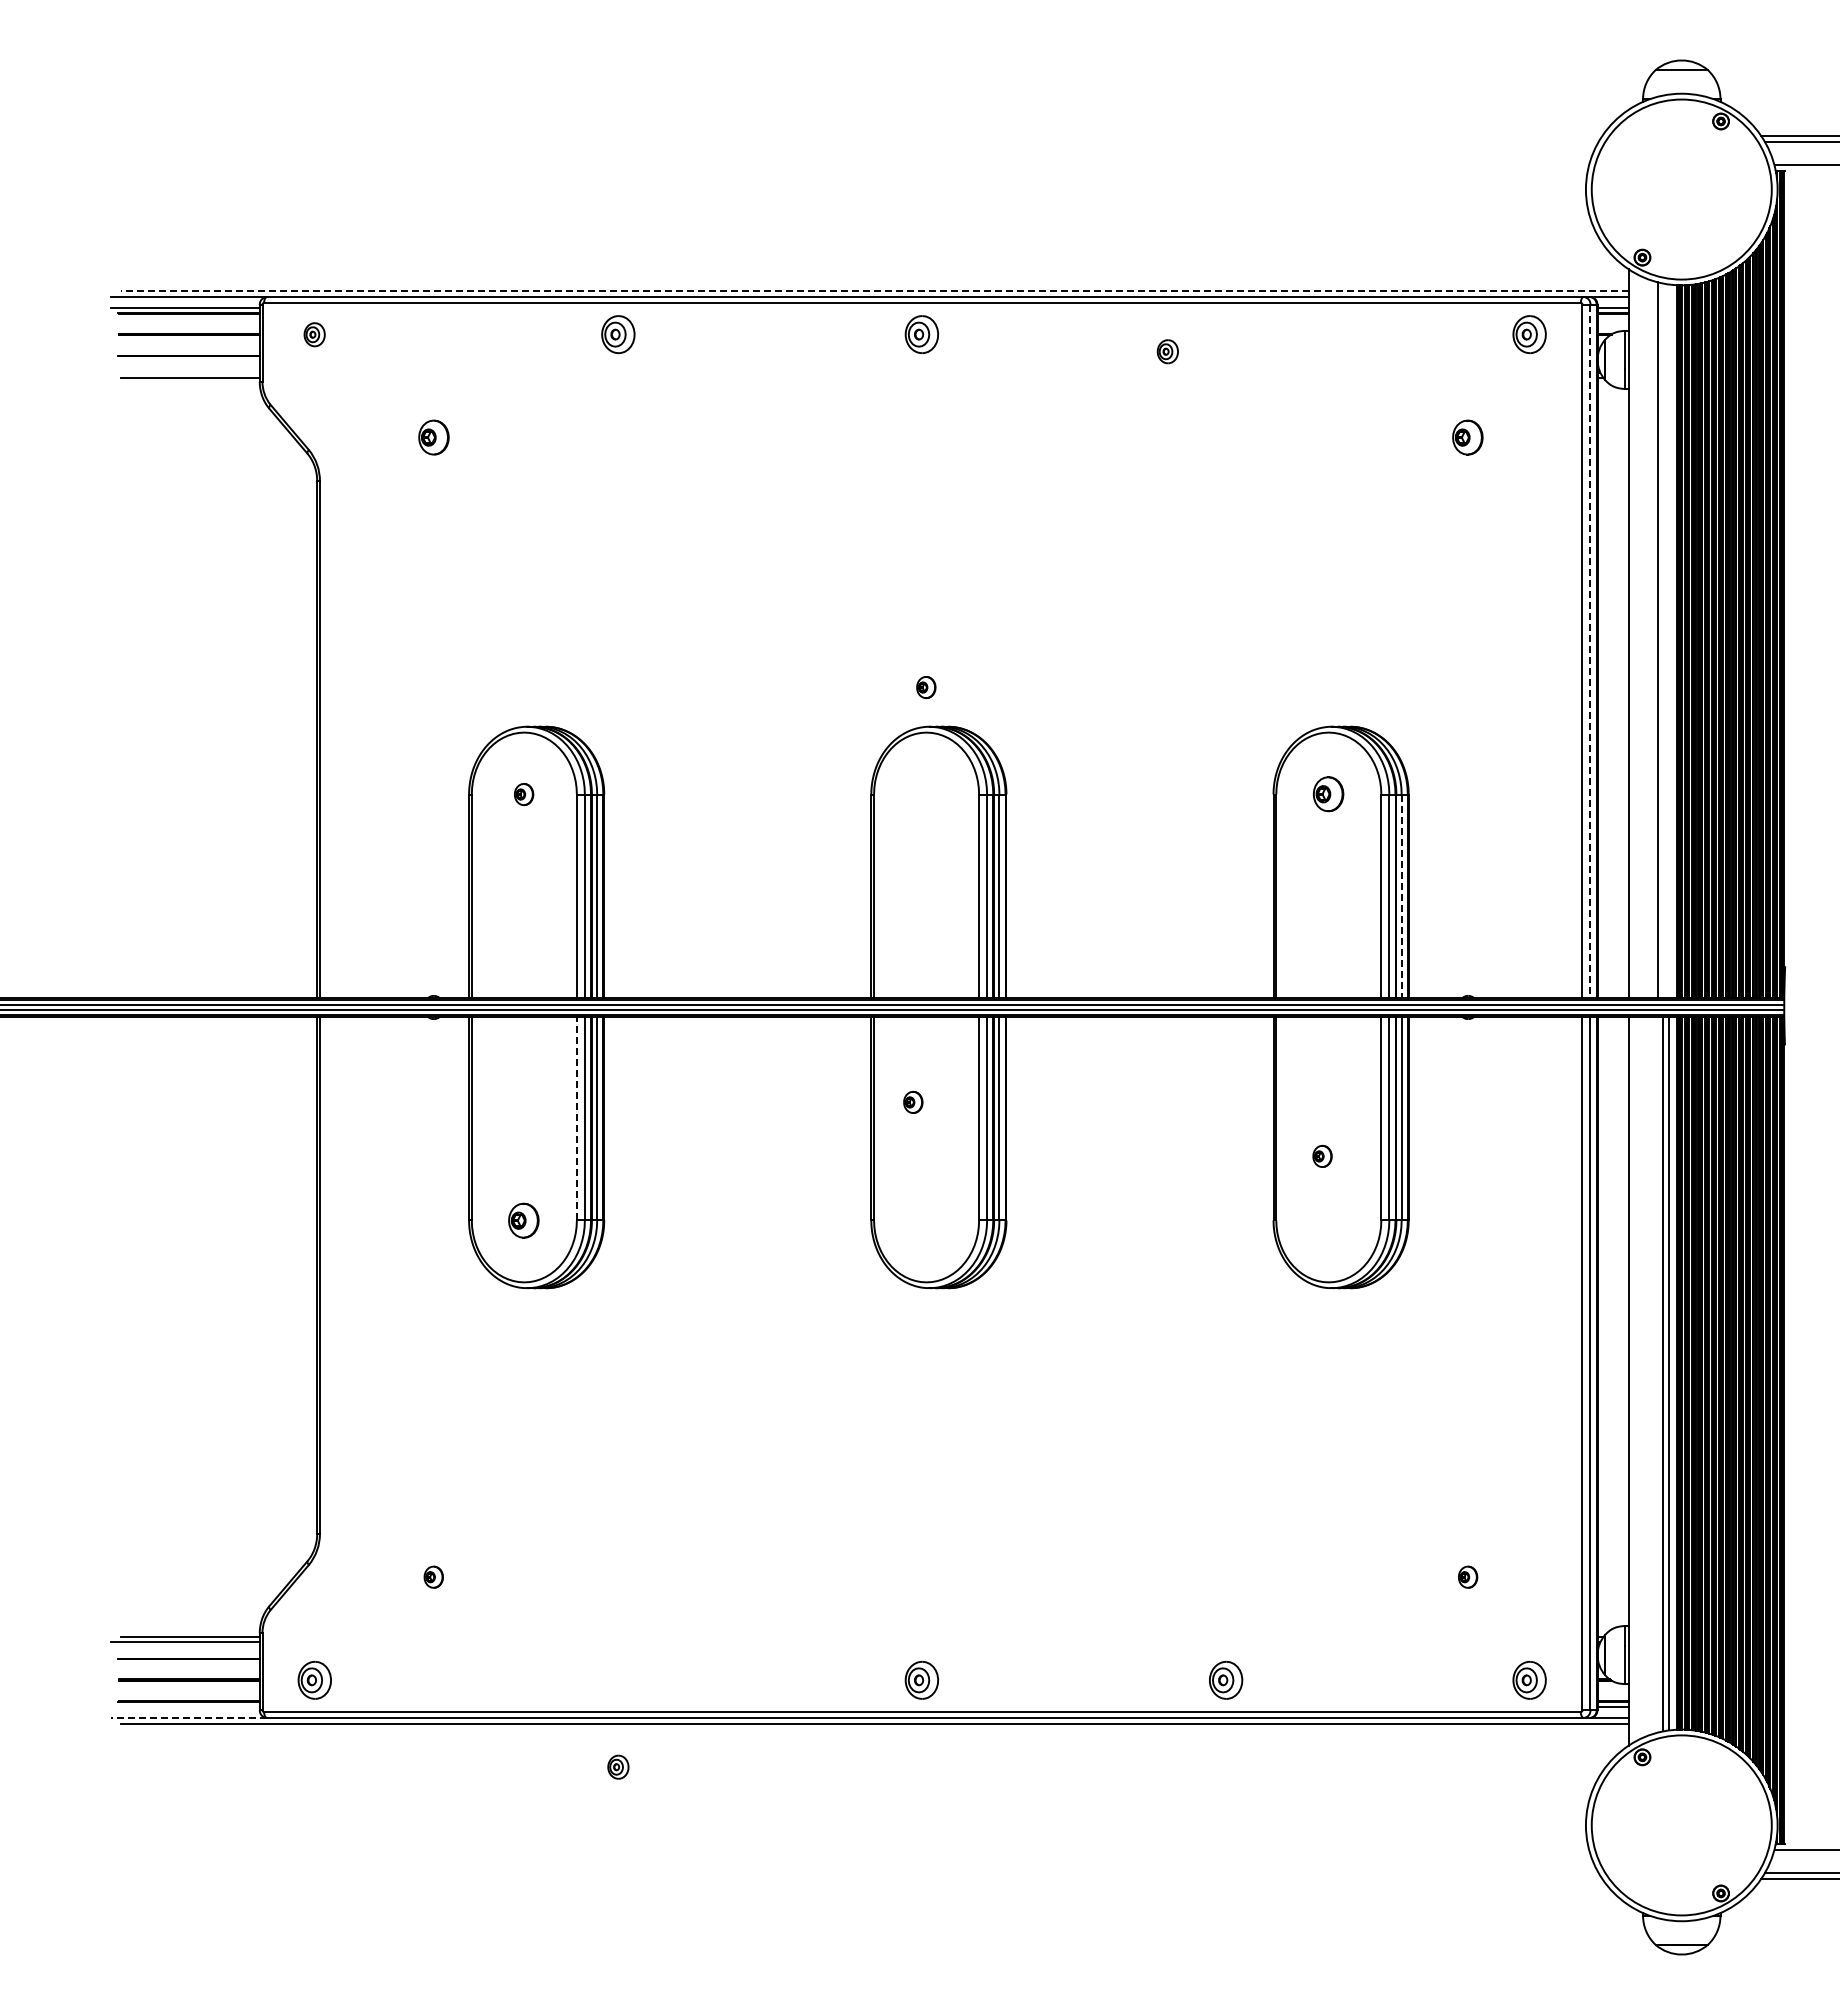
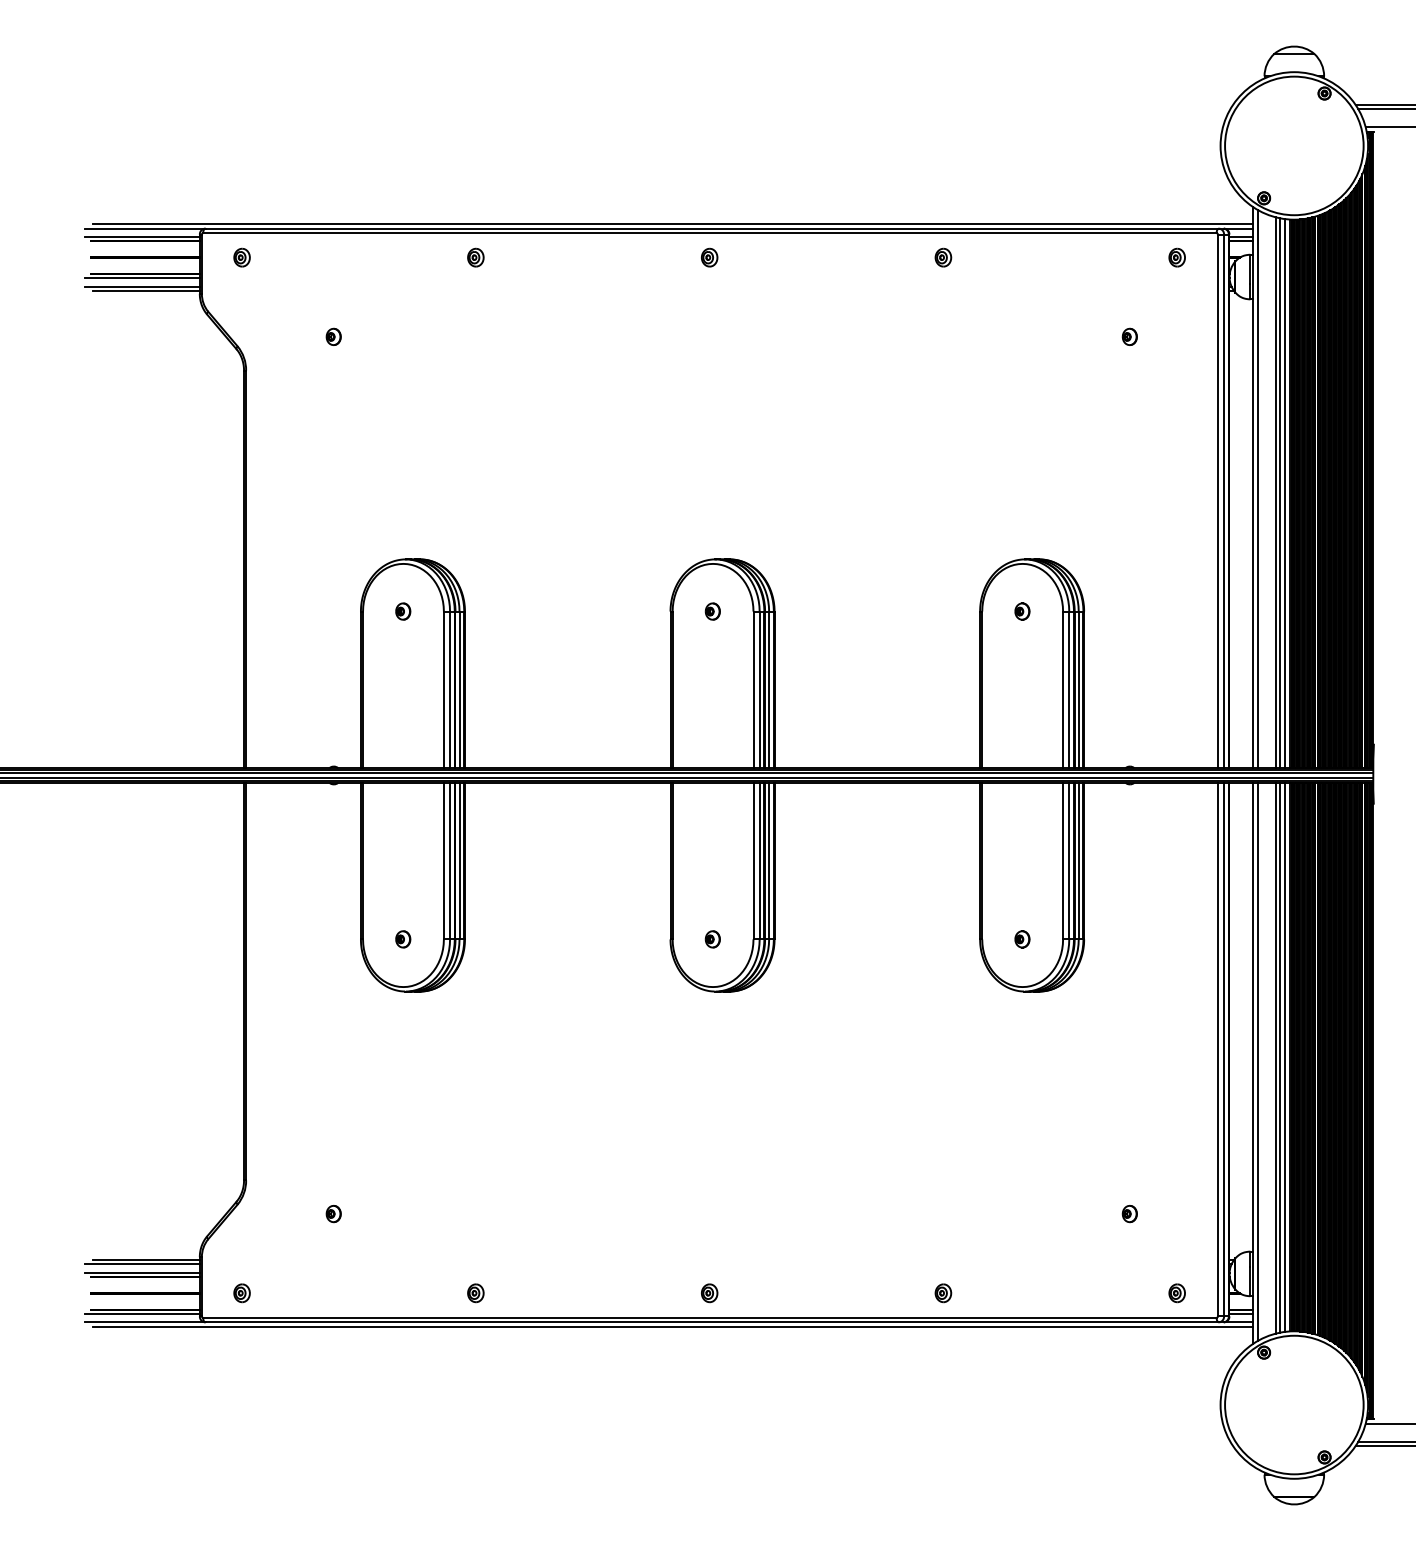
line: (875, 291) -> (673, 224), dashed -> solid
part: (618, 334) -> (475, 257), size x0.62
part: (922, 334) -> (709, 257), size x0.62
part: (1529, 334) -> (1177, 257), size x0.62
part: (1167, 351) -> (943, 257), moved
line: (184, 361) -> (141, 278), added
line: (184, 372) -> (141, 286), added
part: (433, 437) -> (333, 336), size x0.62
part: (1468, 437) -> (1130, 336), size x0.62
line: (1634, 634) -> (1257, 488), added
line: (1663, 640) -> (1280, 493), added
line: (1669, 640) -> (1284, 493), added
line: (1590, 651) -> (1224, 501), dashed -> solid
part: (926, 687) -> (713, 611), moved
part: (1328, 794) -> (1022, 611), size x0.62
line: (1401, 896) -> (1078, 690), dashed -> solid
part: (913, 1101) -> (713, 938), moved
line: (576, 1118) -> (443, 860), dashed -> solid
part: (1322, 1155) -> (1022, 938), moved
part: (524, 1219) -> (403, 938), size x0.62
line: (1657, 1374) -> (1275, 1057), added
line: (1634, 1379) -> (1257, 1061), added
line: (184, 1653) -> (141, 1272), added
part: (314, 1679) -> (241, 1292), size x0.62
part: (922, 1679) -> (709, 1292), size x0.62
part: (1225, 1679) -> (943, 1292), size x0.62
part: (1529, 1679) -> (1177, 1292), size x0.62
line: (184, 1706) -> (141, 1313), added
line: (188, 1717) -> (144, 1321), dashed -> solid
part: (618, 1766) -> (475, 1292), moved

